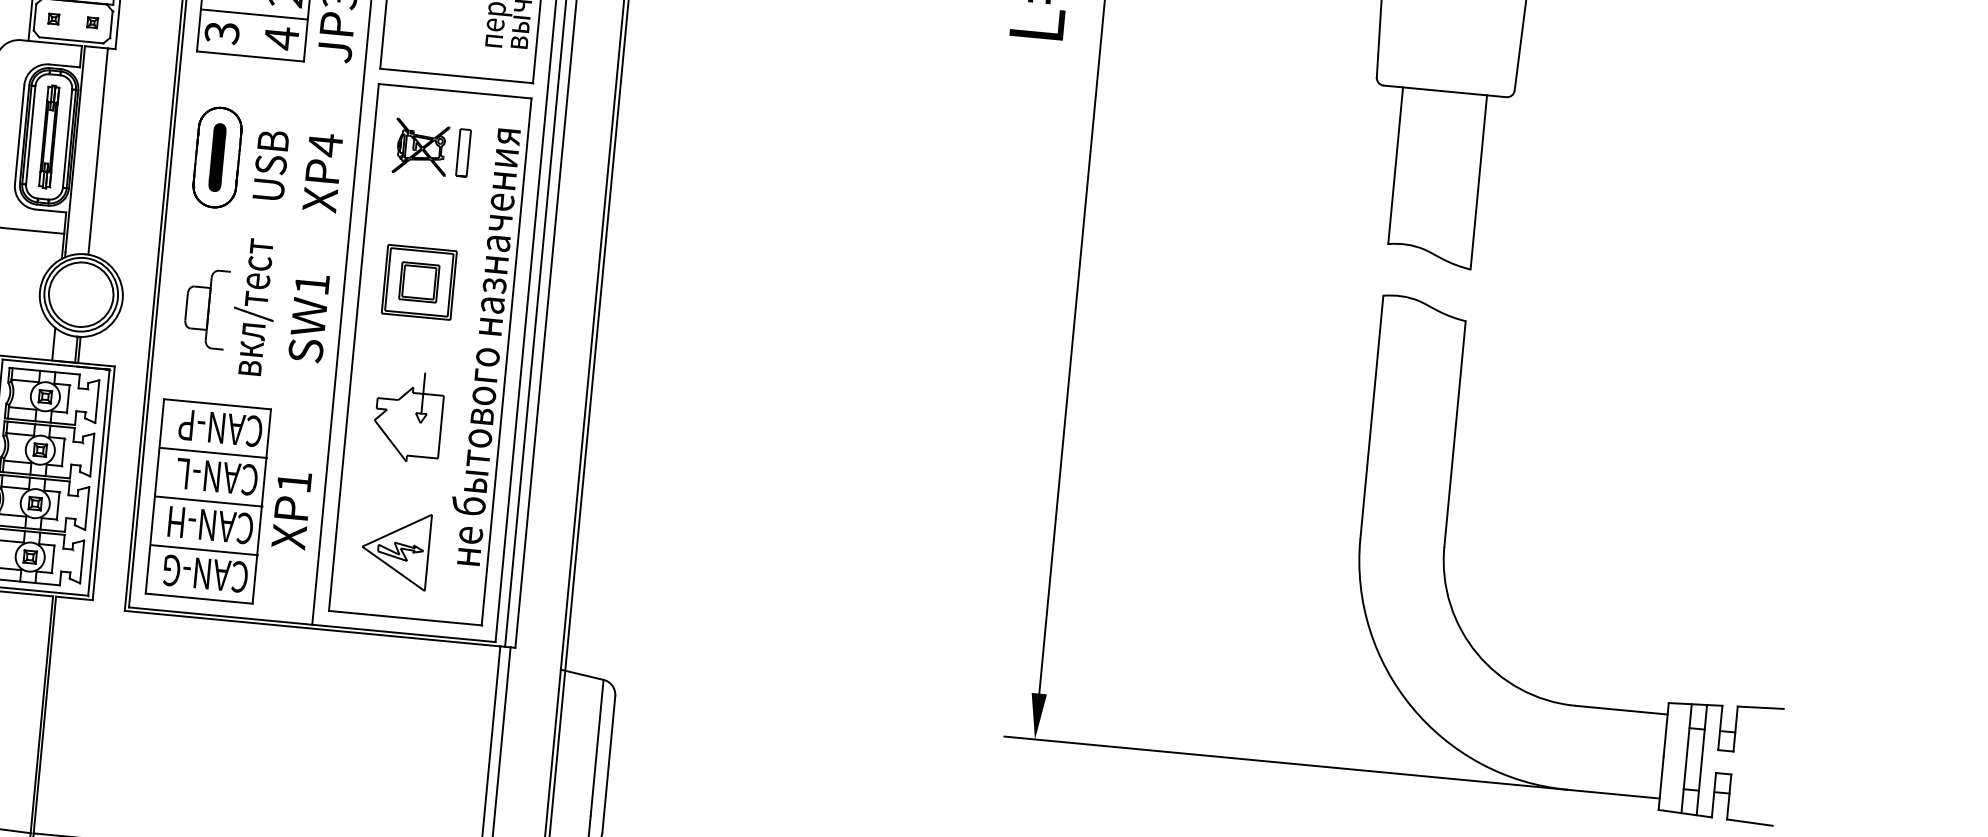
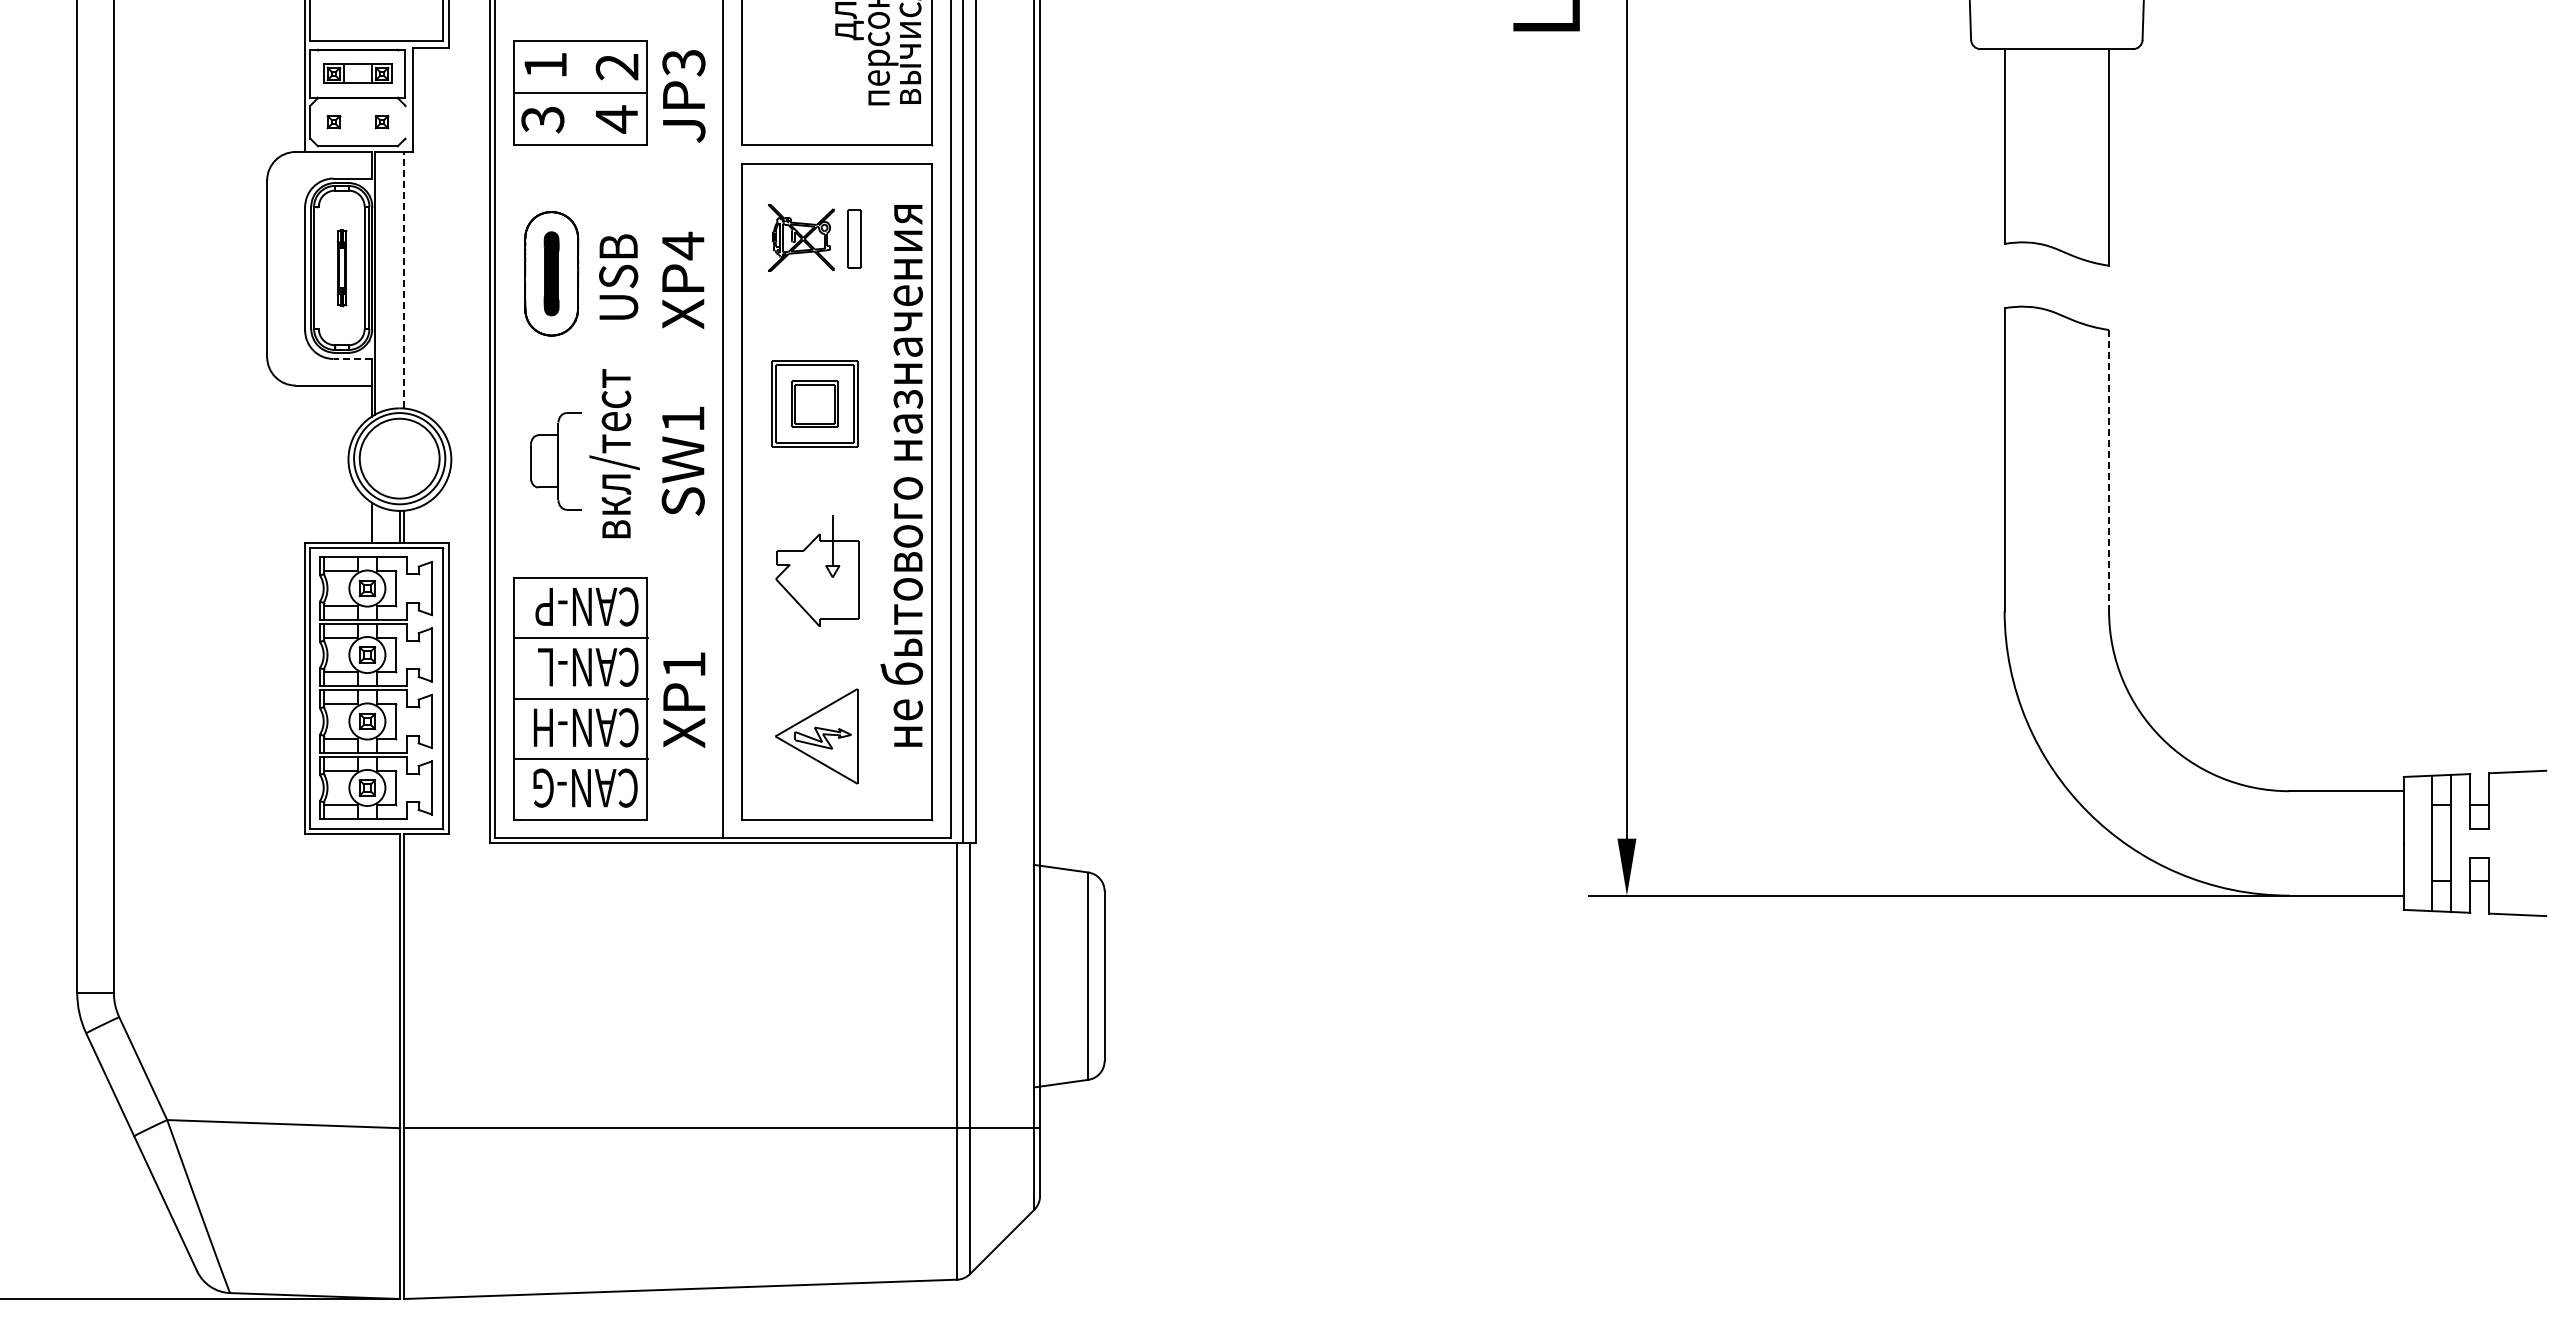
line: (111, 24) -> (405, 121), removed
line: (30, 134) -> (318, 267), removed
part: (48, 137) -> (341, 268), size x0.6
line: (97, 150) -> (403, 279), solid -> dashed
line: (50, 210) -> (352, 358), solid -> dashed
line: (1455, 434) -> (2109, 470), solid -> dashed

